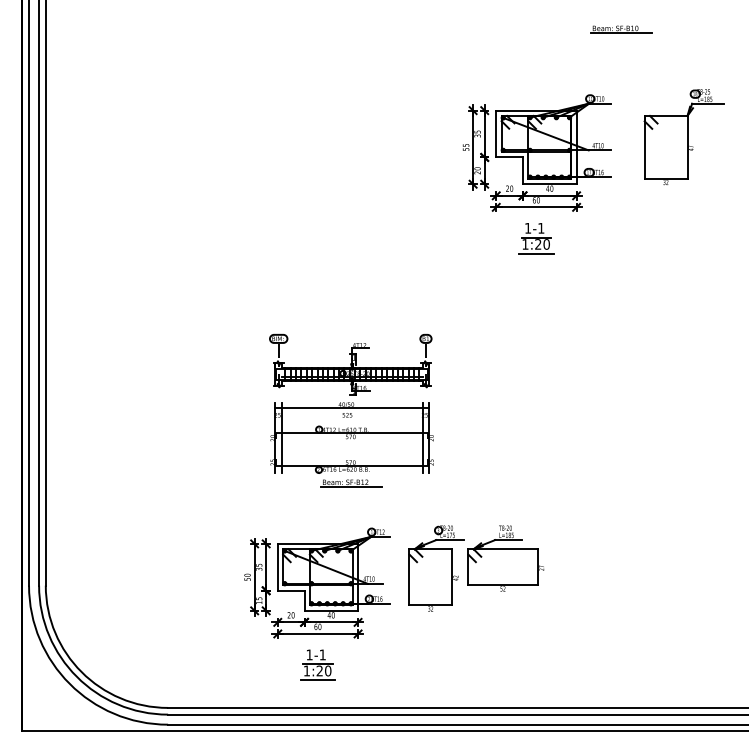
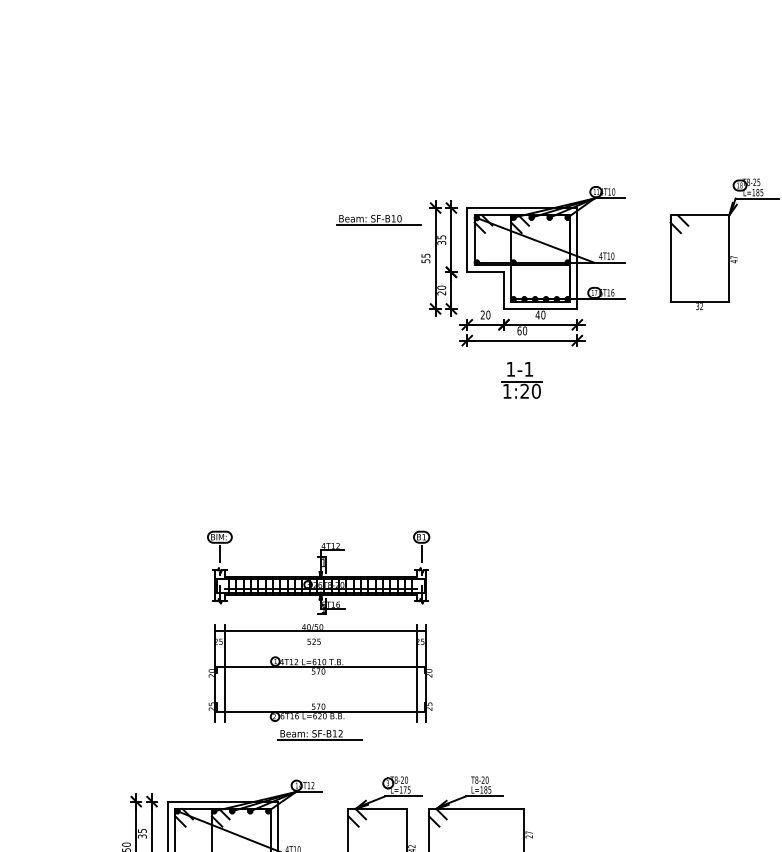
part: (621, 29) -> (378, 220), moved
line: (536, 253) -> (522, 403), removed
part: (351, 410) -> (319, 635), moved

